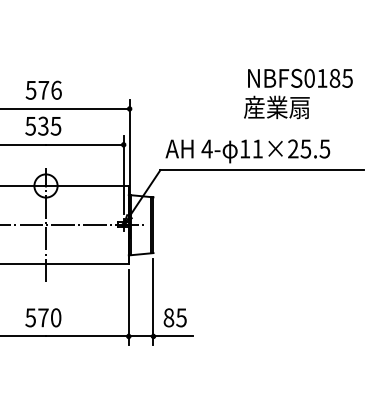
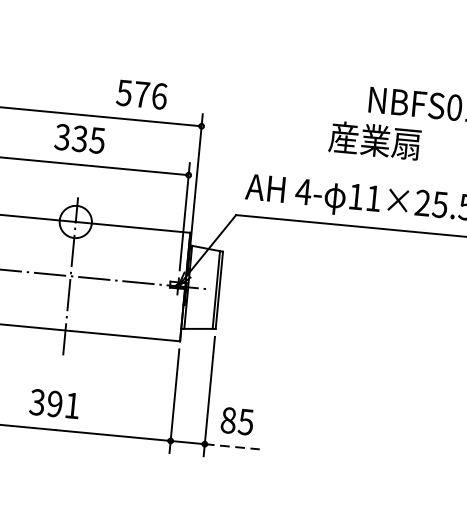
text: (43, 89) -> (141, 93), moved
text: (276, 107) -> (374, 140), moved
text: (30, 125) -> (62, 136), 535 -> 335
text: (43, 317) -> (55, 403), 570 -> 391
line: (173, 336) -> (232, 446), solid -> dashed

